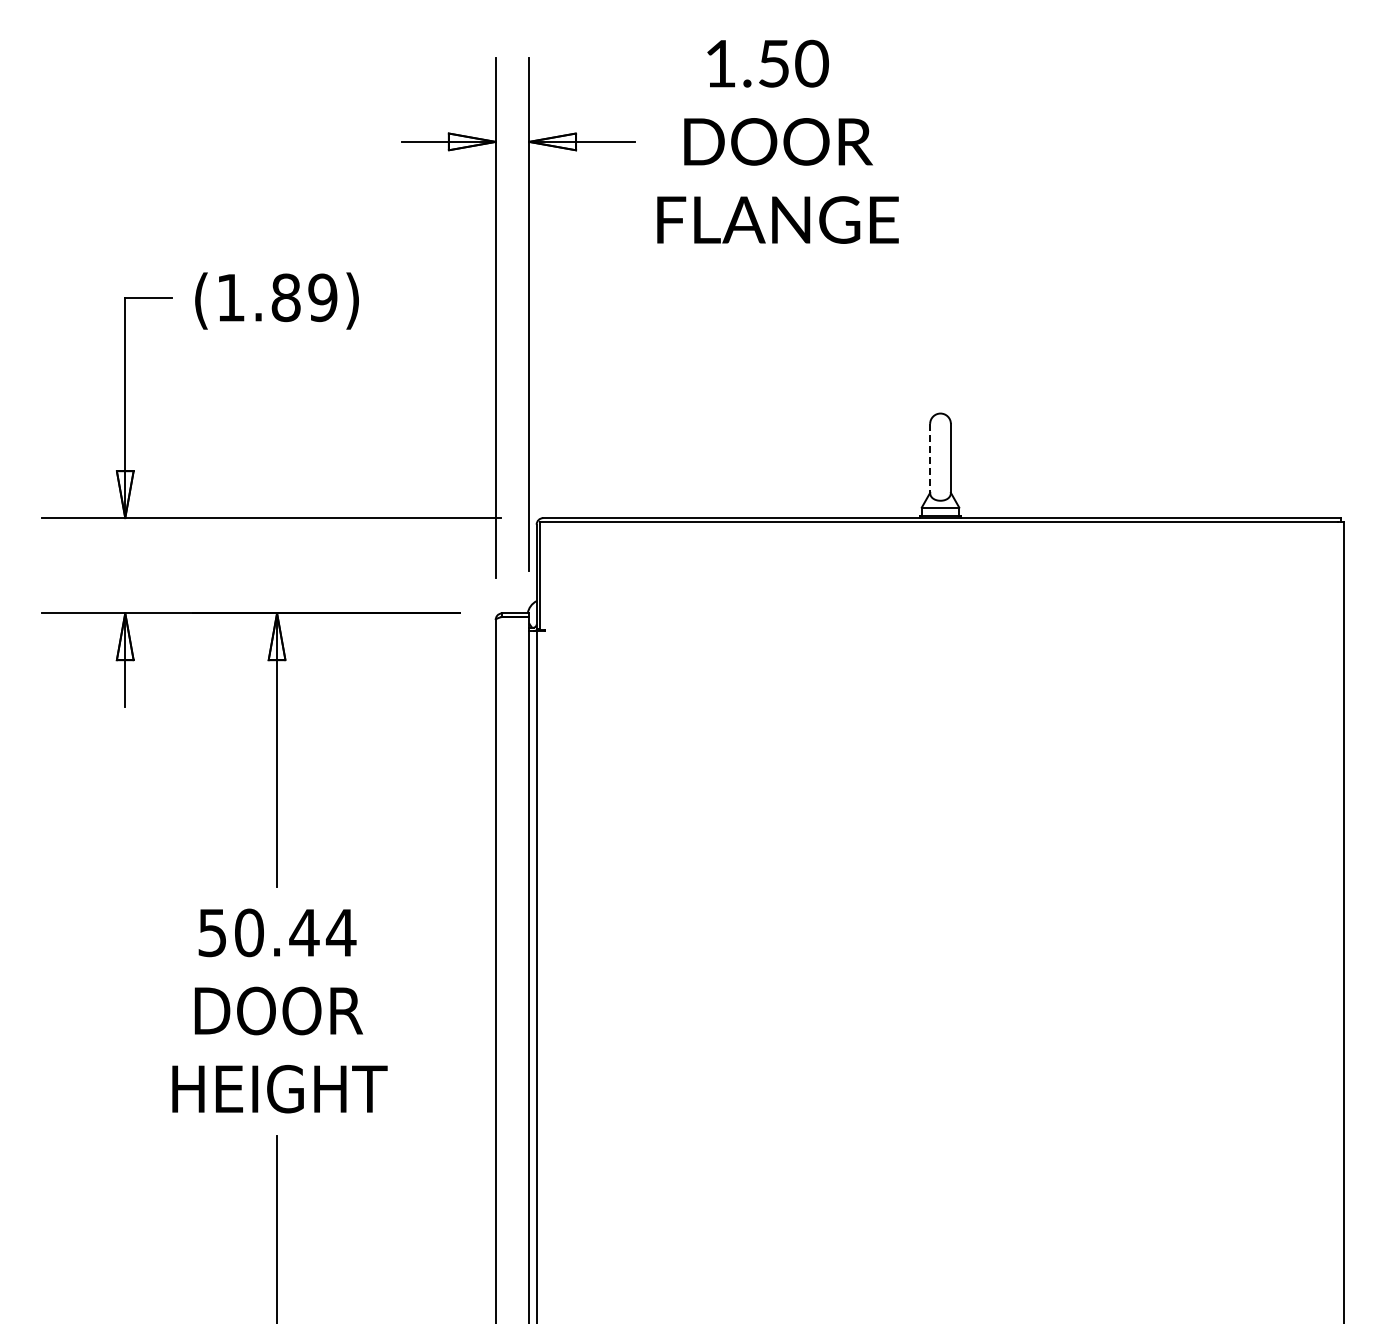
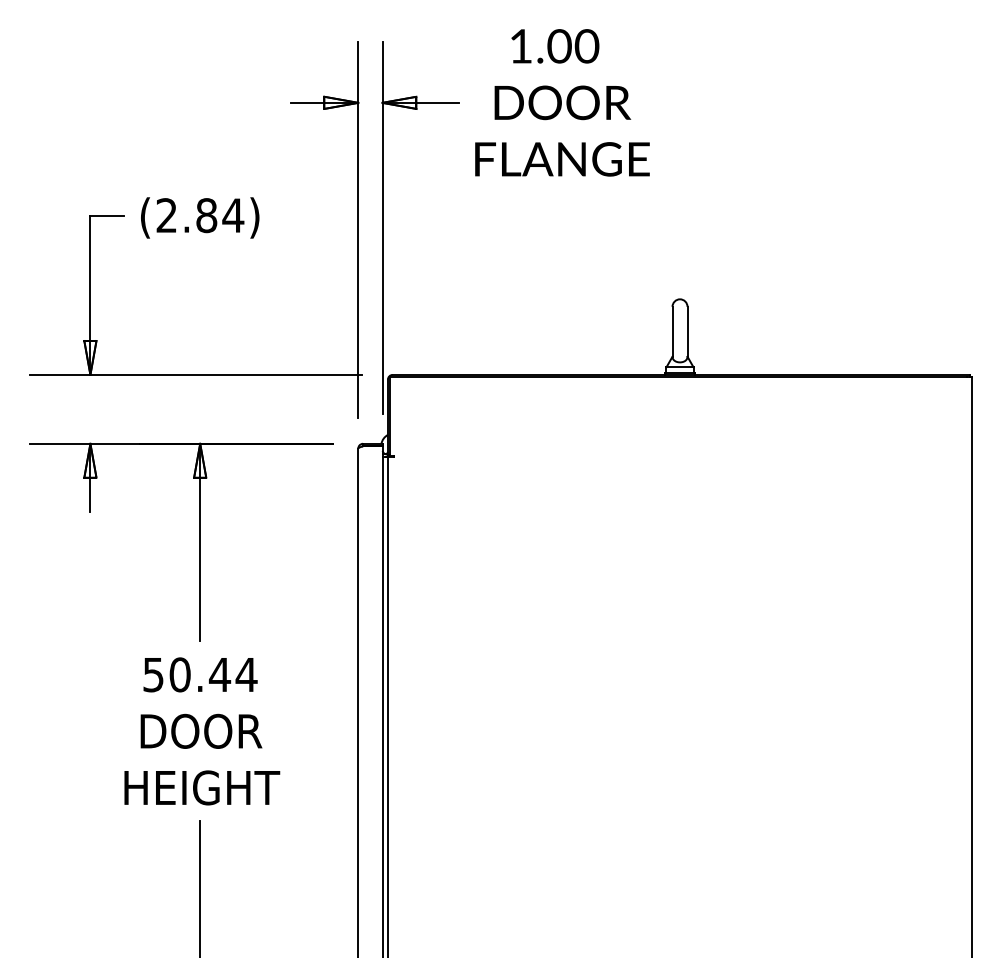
text: (774, 63) -> (559, 46), 1.50 -> 1.00
text: (277, 297) -> (200, 215), (1.89) -> (2.84)
line: (930, 458) -> (672, 331), dashed -> solid

